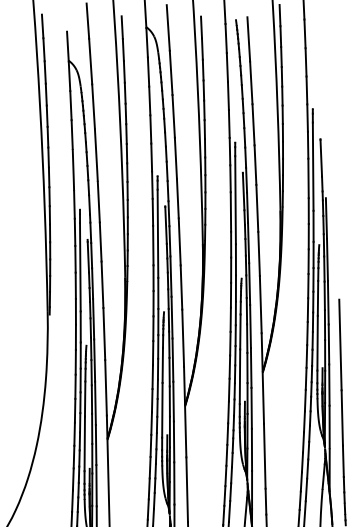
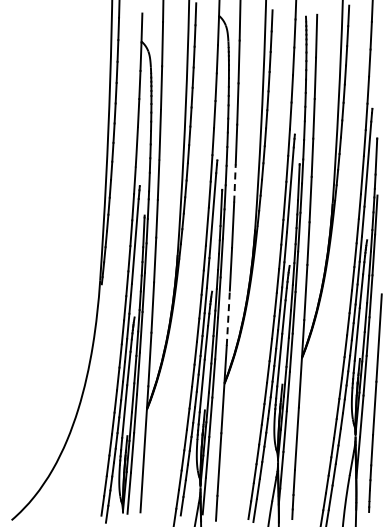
line: (177, 198) -> (234, 183), solid -> dashed
line: (183, 338) -> (228, 318), solid -> dashed

